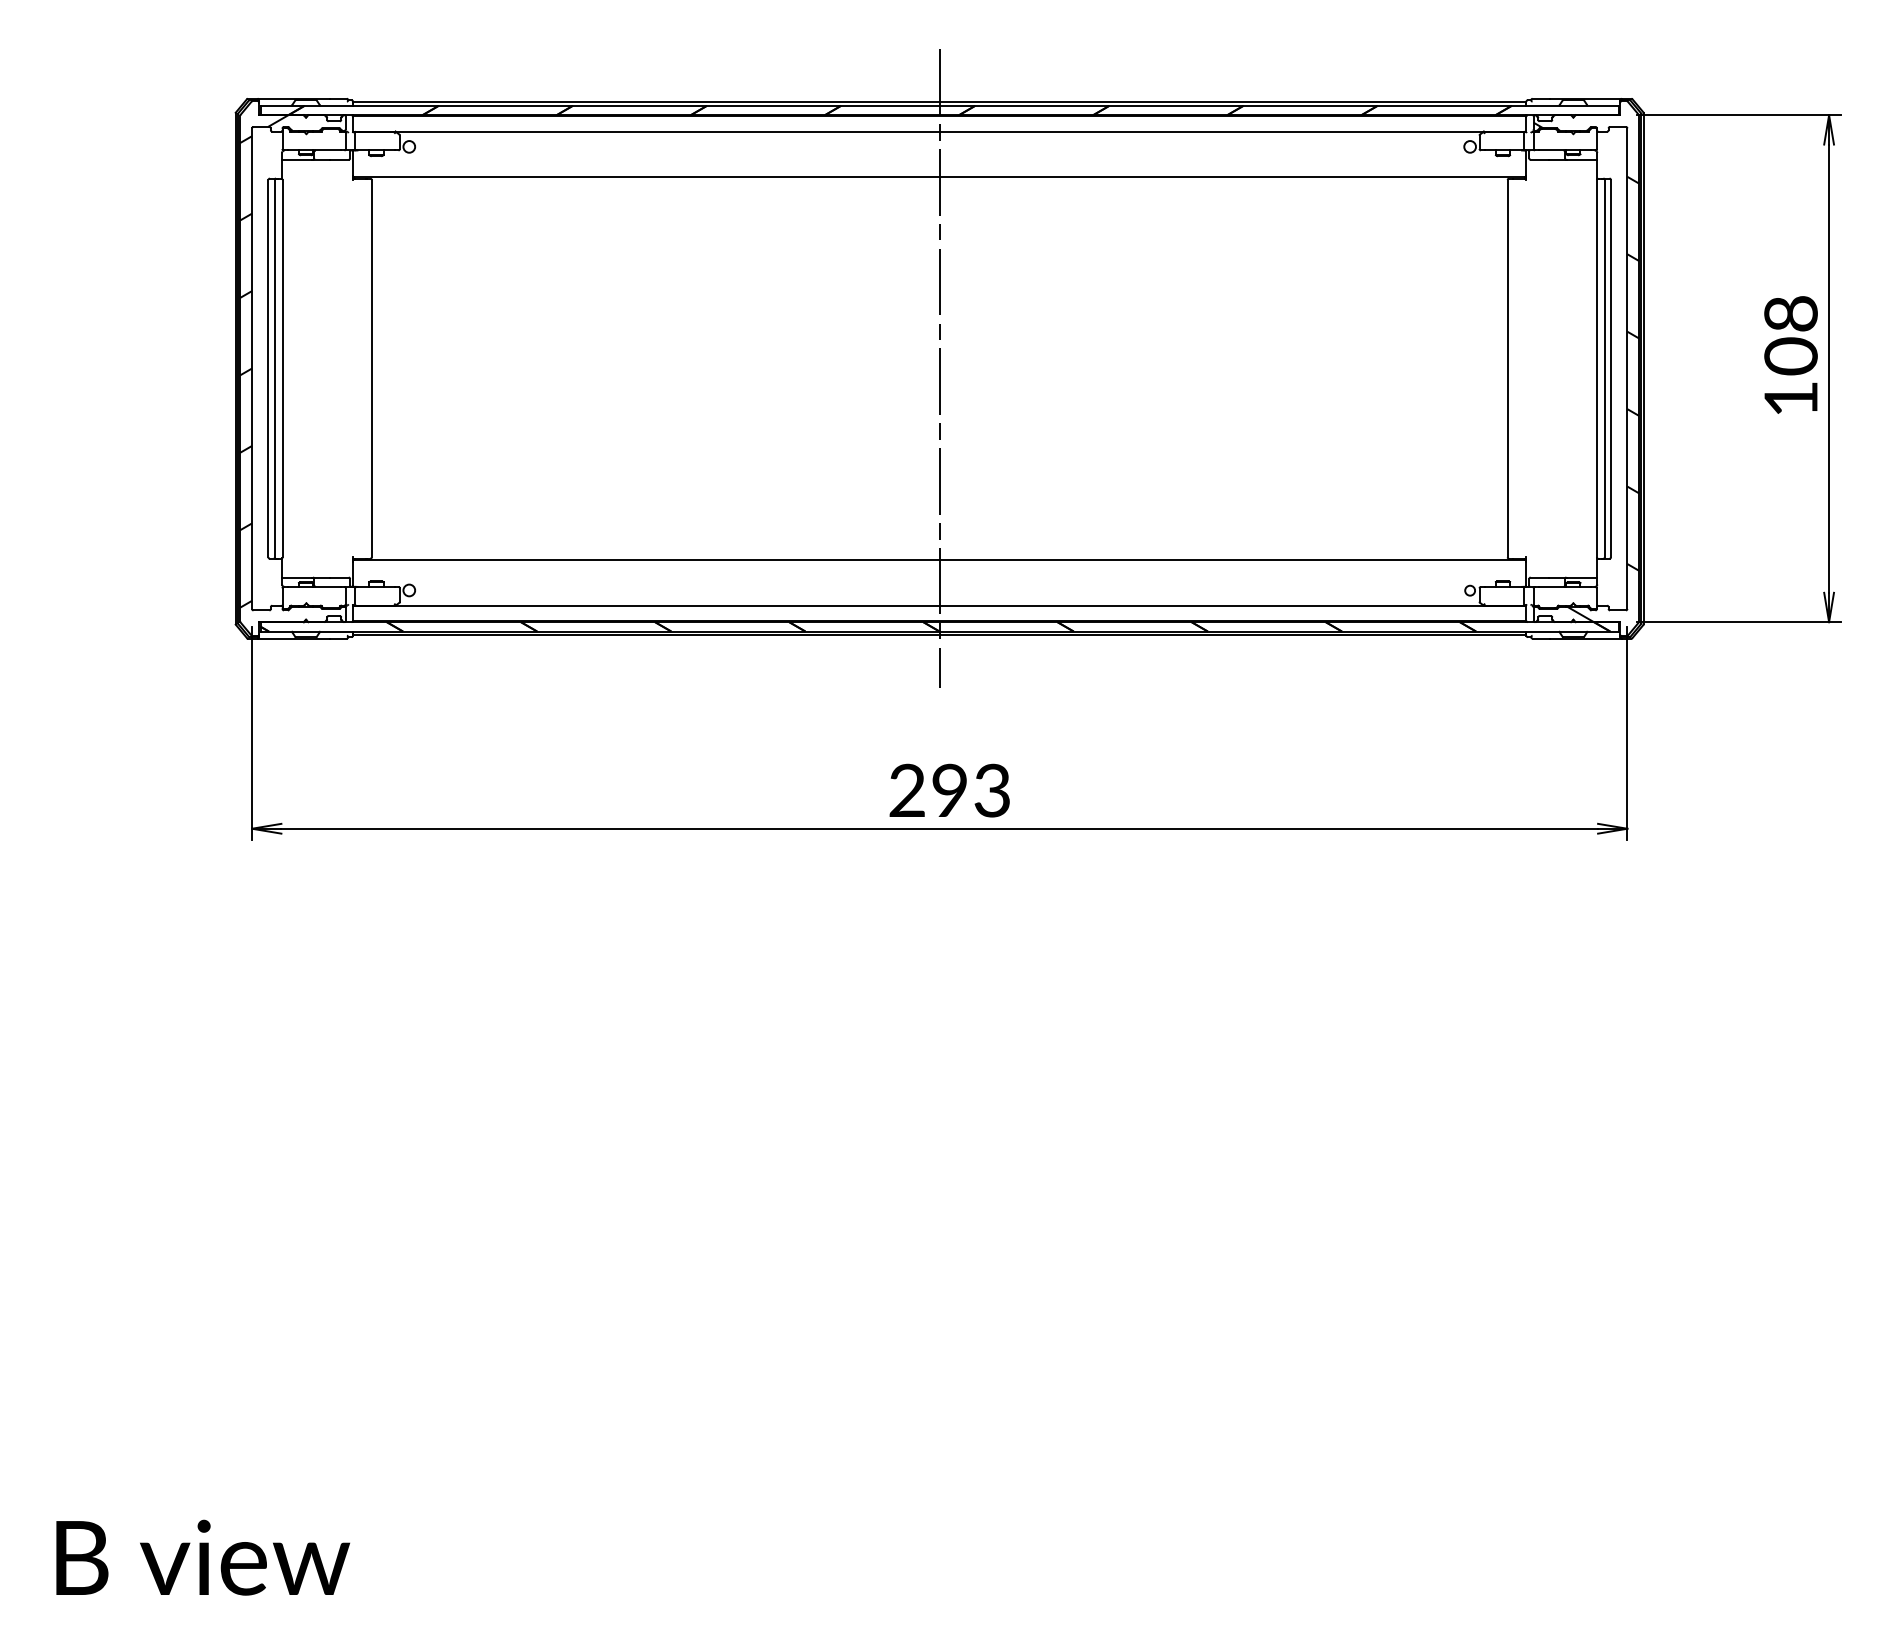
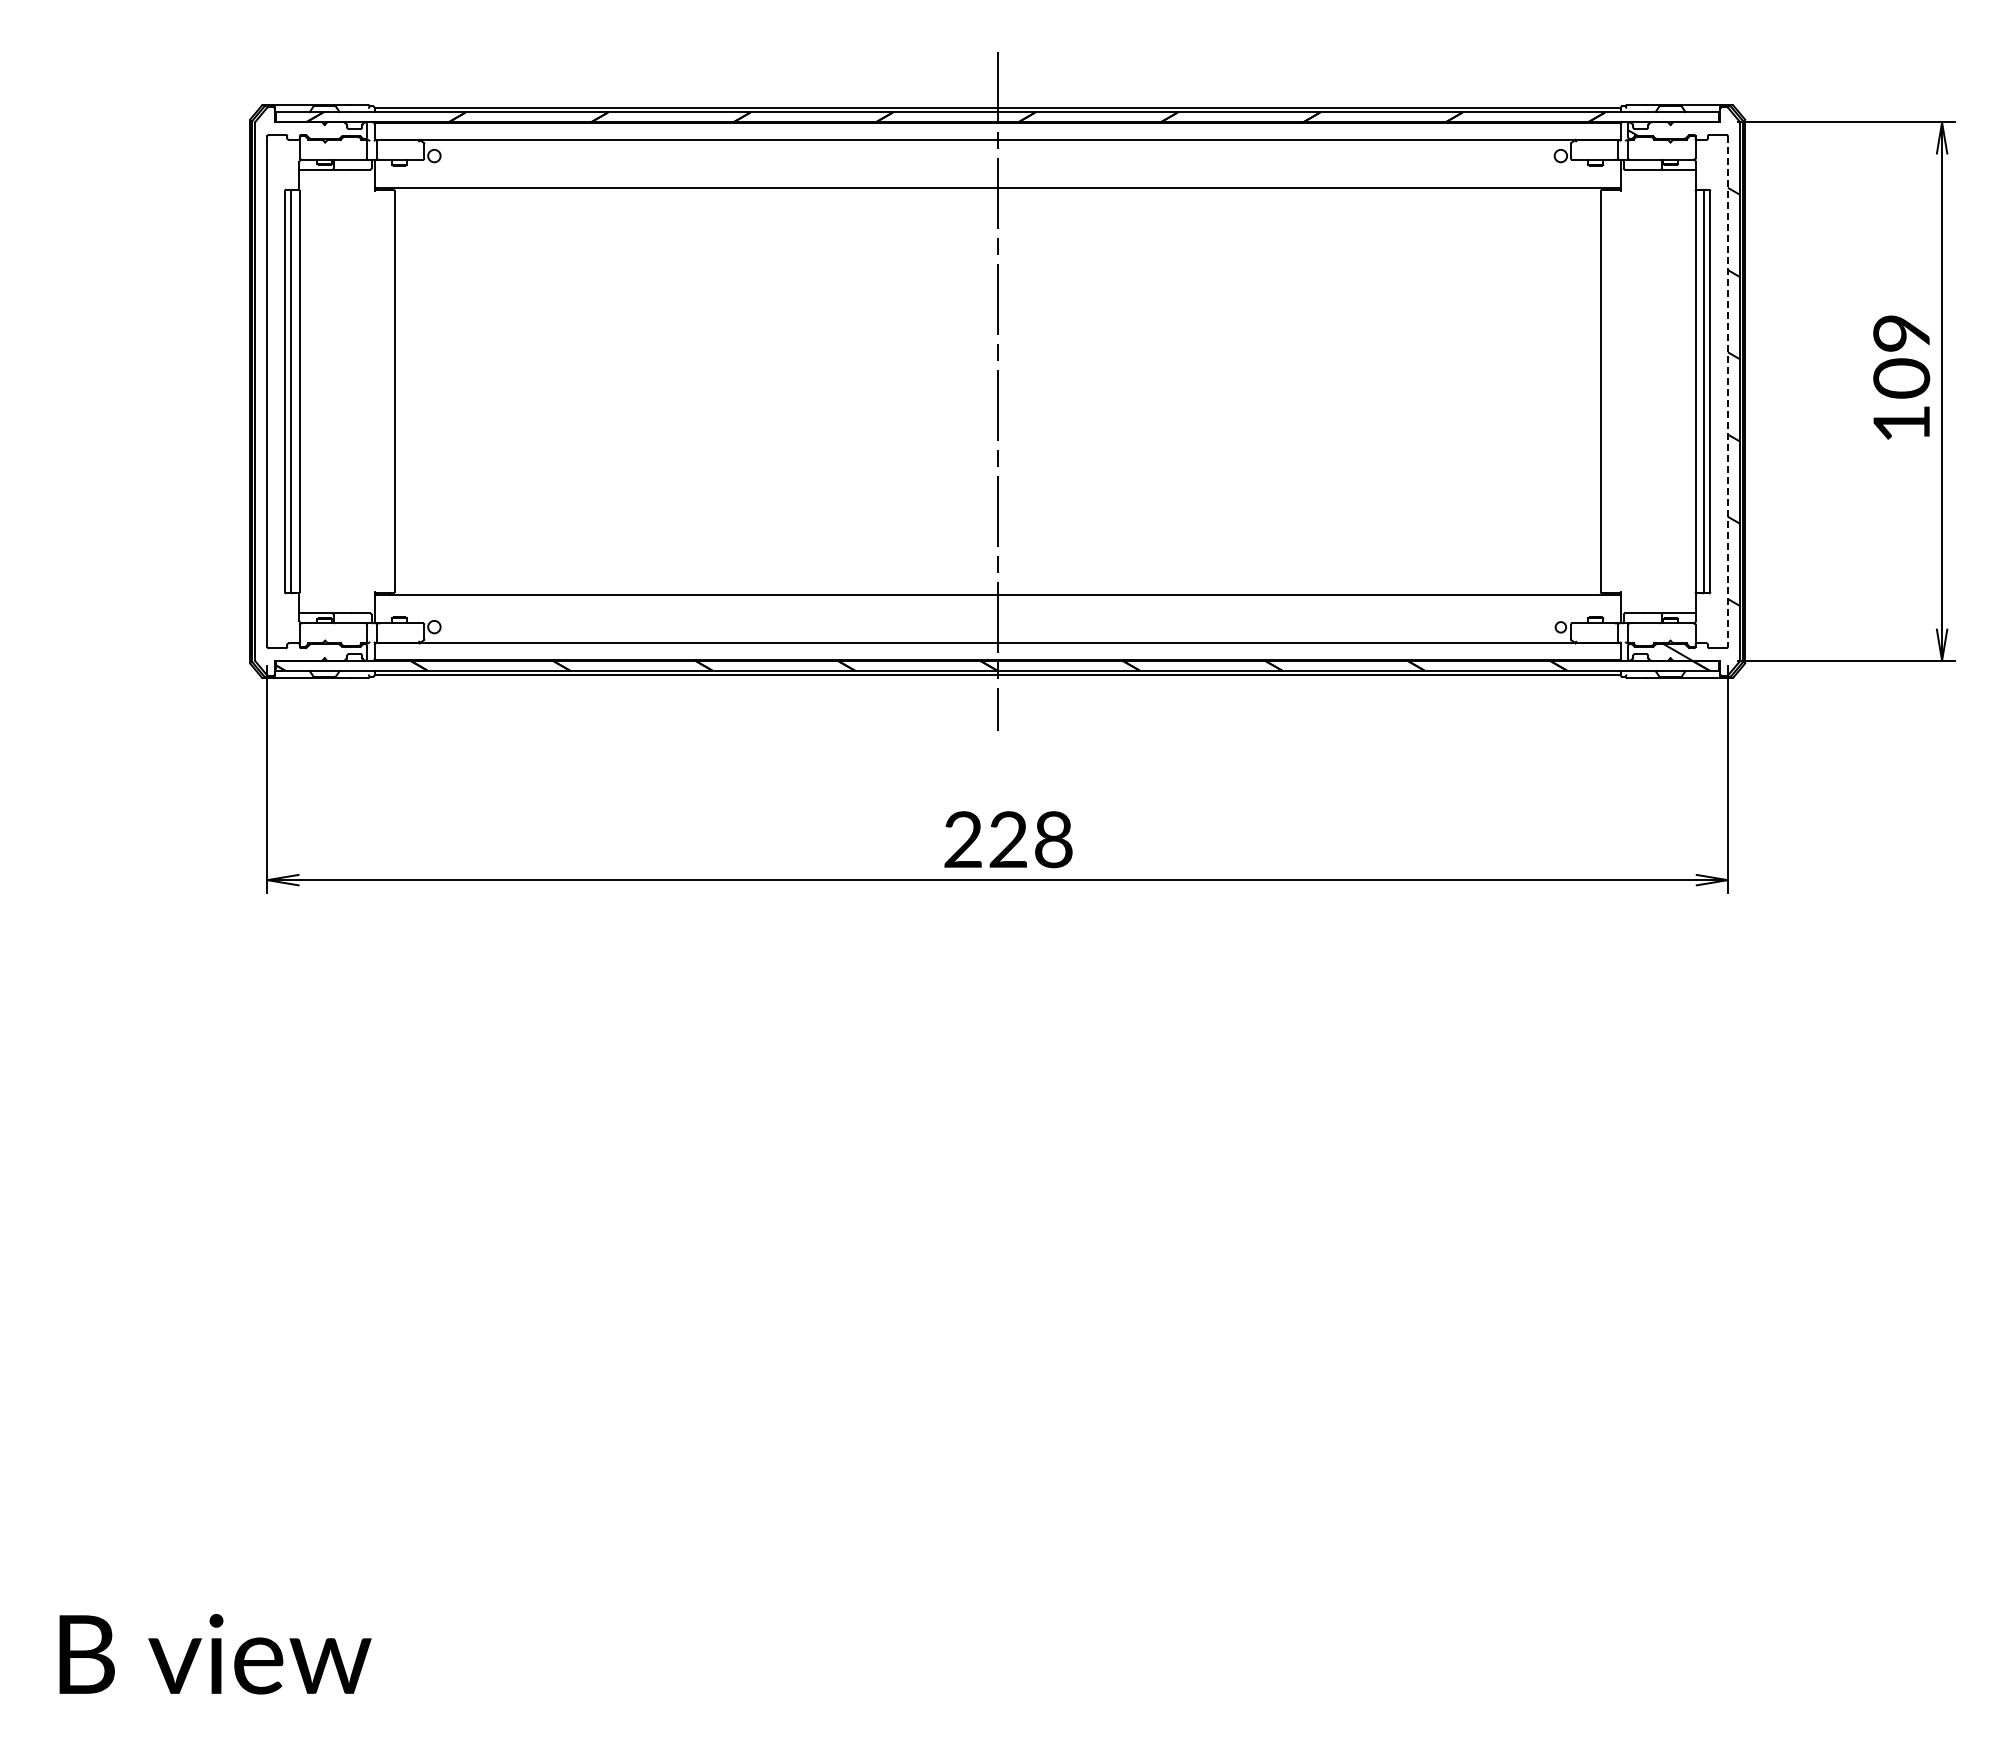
text: (1791, 313) -> (1902, 333), 108 -> 109
hatch: (264, 361) -> (280, 383), removed
line: (1627, 369) -> (1727, 392), solid -> dashed
text: (970, 790) -> (1030, 839), 293 -> 228

